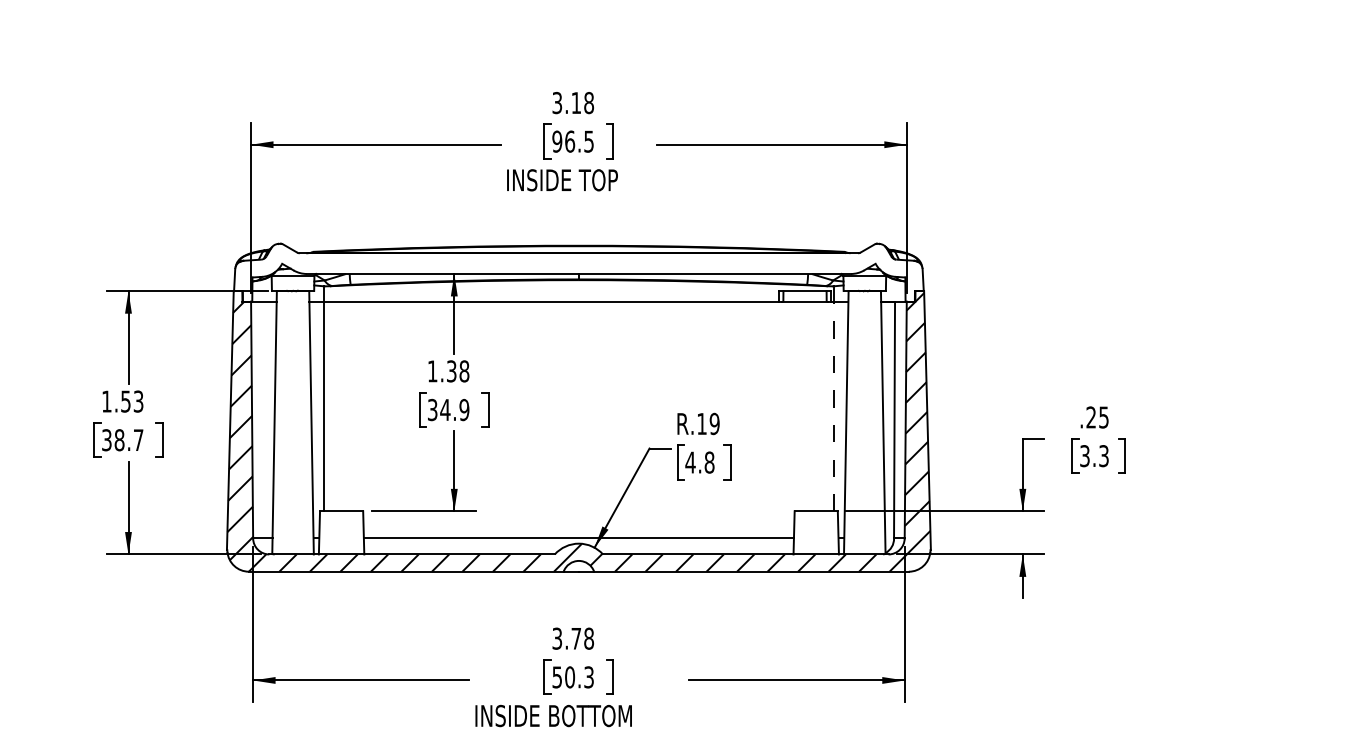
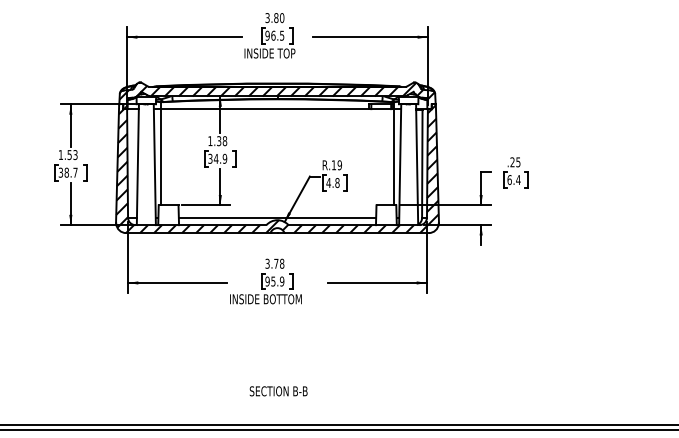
text: (583, 104) -> (279, 18), 3.18 -> 3.80
hatch: (576, 271) -> (276, 95), added
line: (833, 404) -> (394, 156), dashed -> solid
text: (1093, 457) -> (513, 180), 3.3 -> 6.4
text: (572, 677) -> (274, 281), 50.3 -> 95.9

